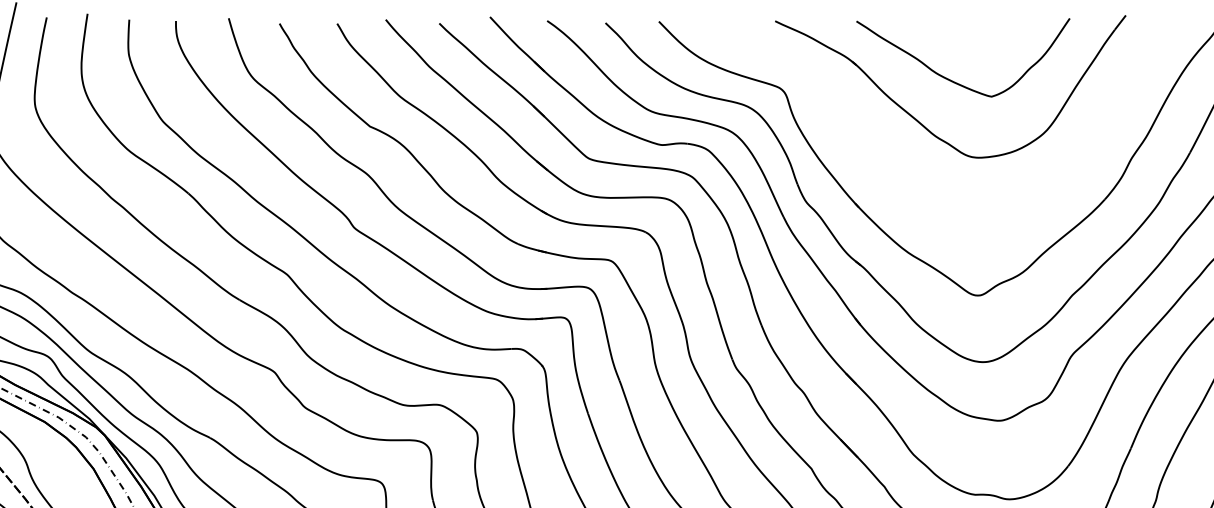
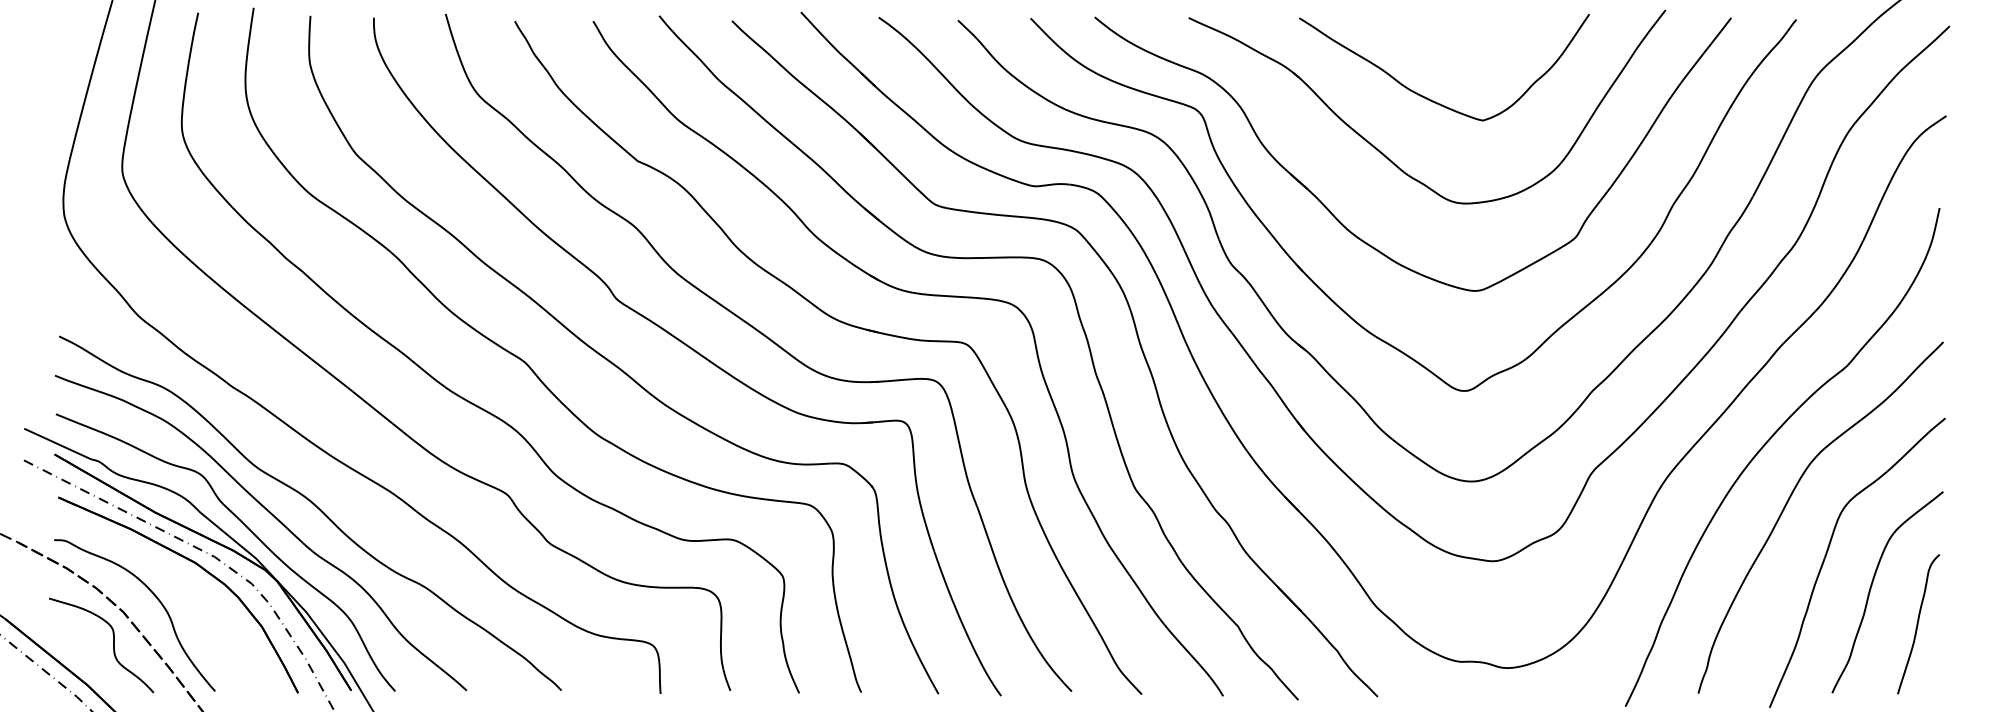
part: (897, 179) -> (1354, 233), added

